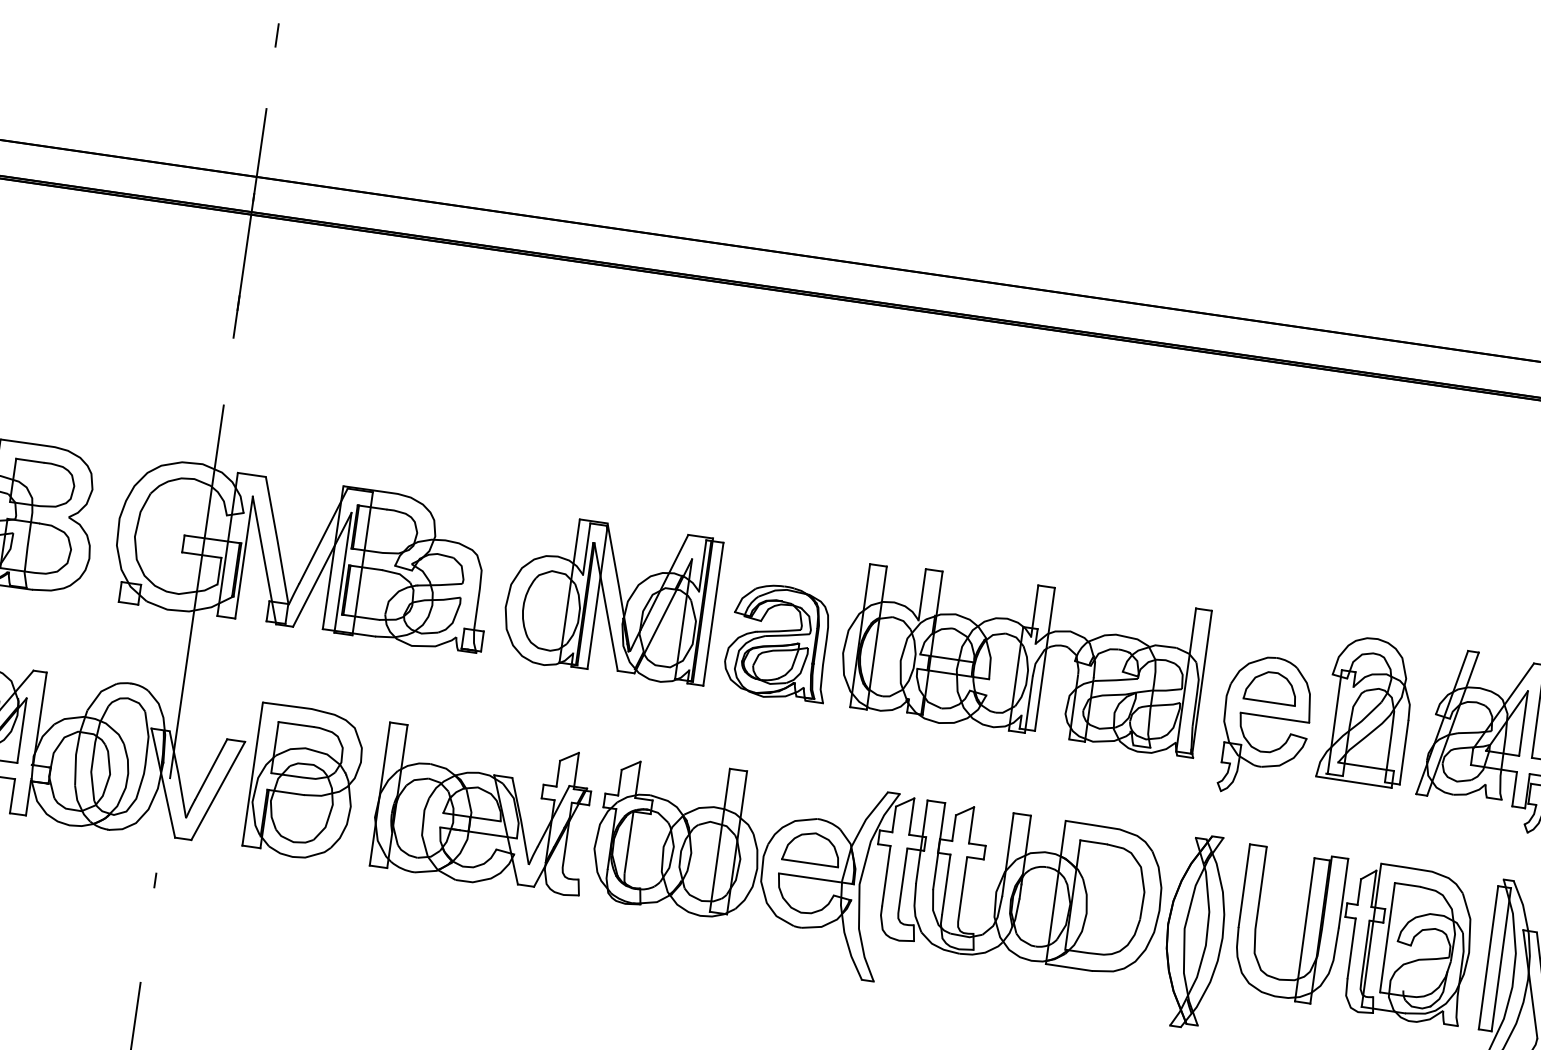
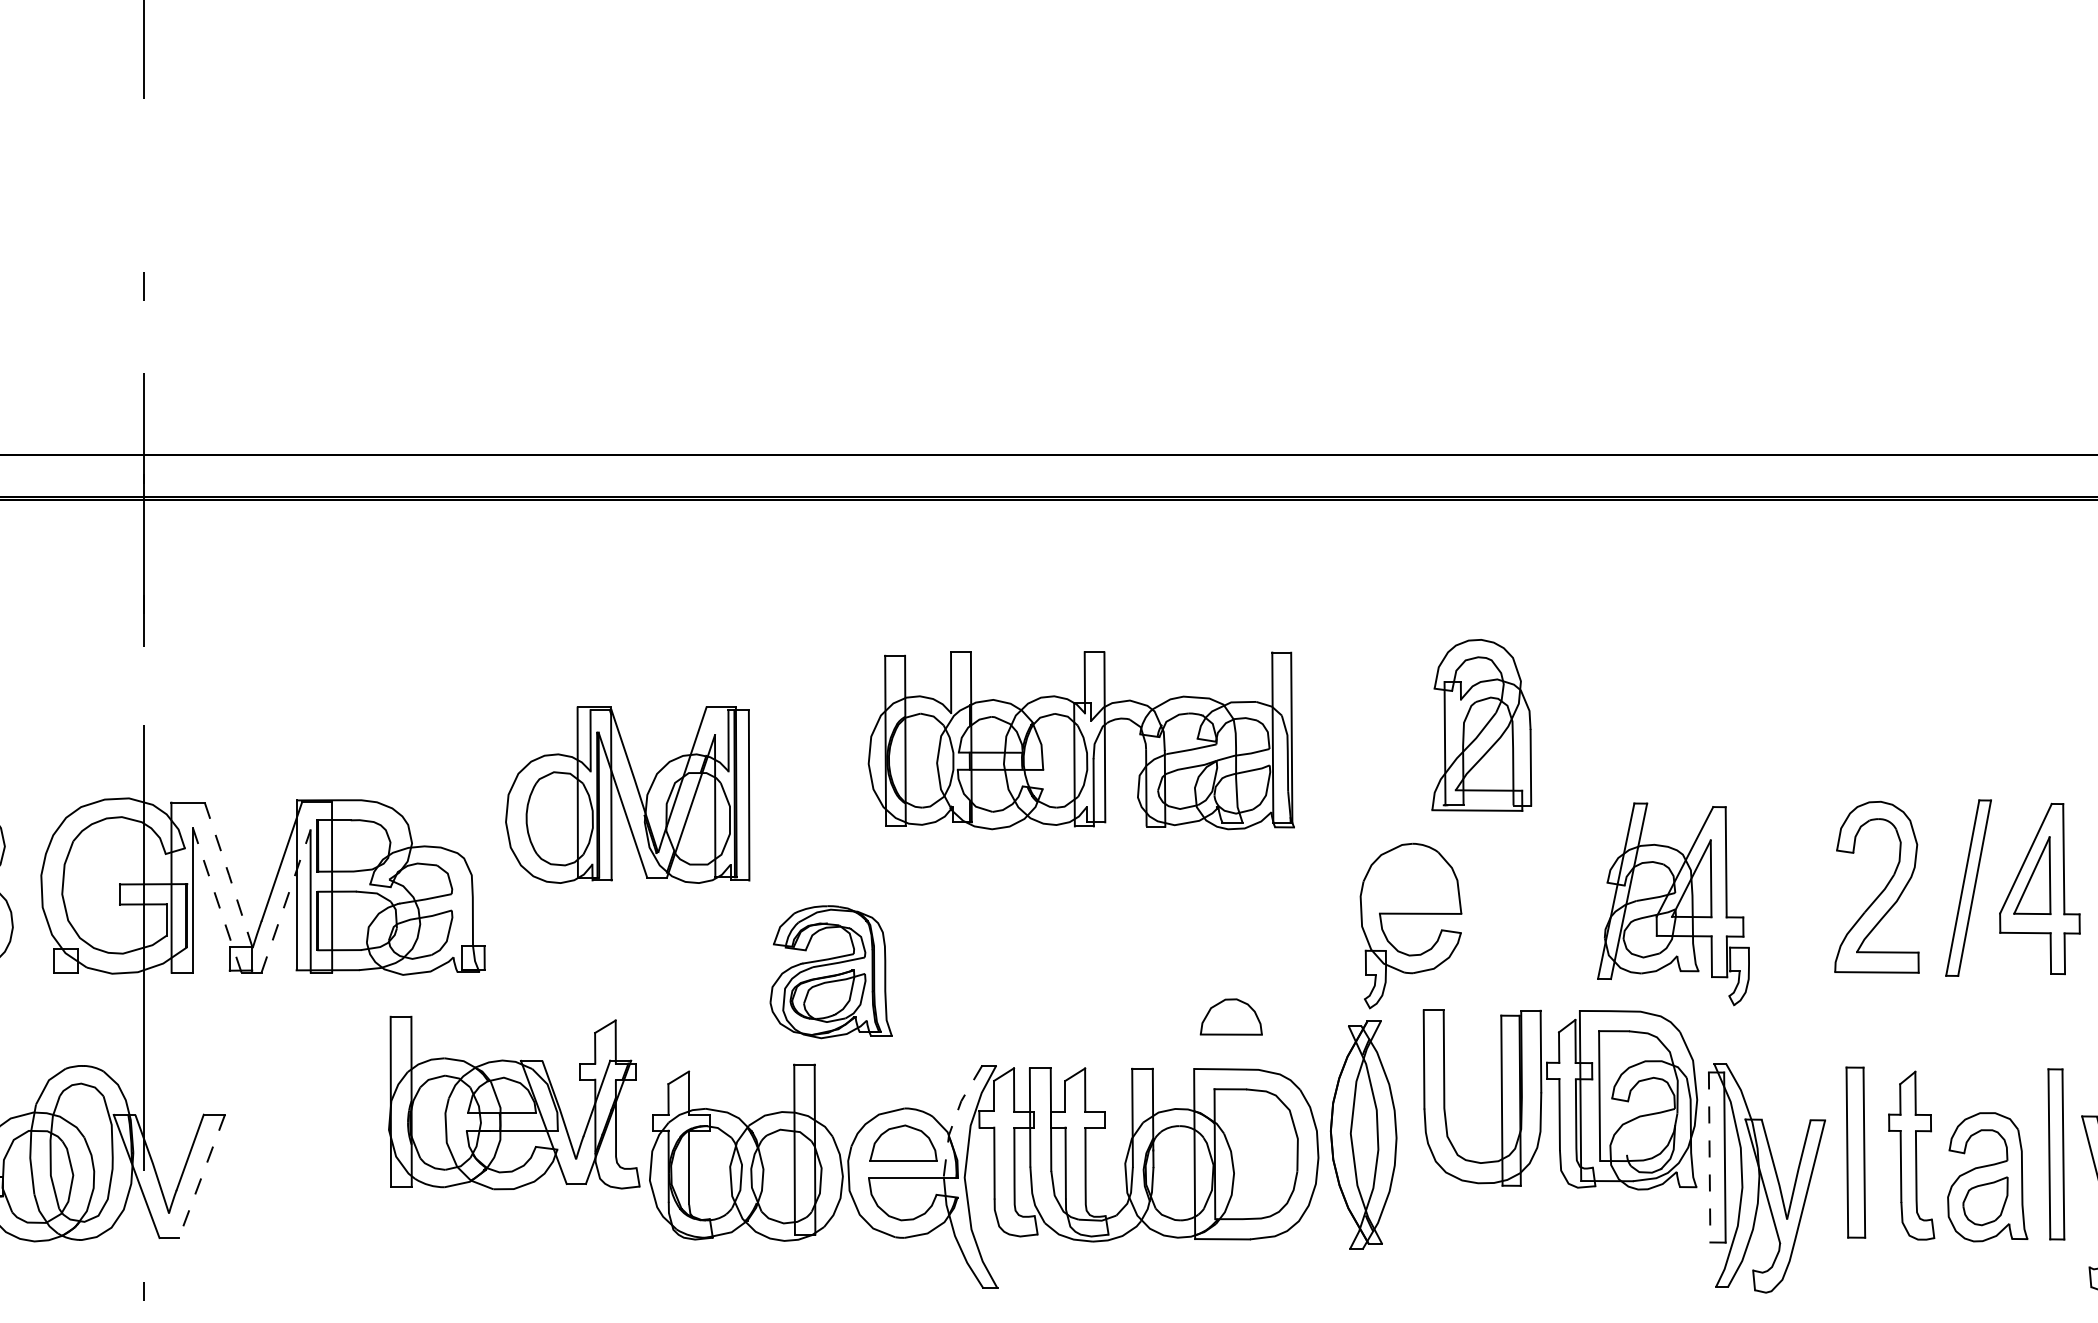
line: (277, 541) -> (229, 875), solid -> dashed
line: (264, 560) -> (217, 900), solid -> dashed
line: (322, 569) -> (286, 900), solid -> dashed
part: (611, 598) -> (627, 794), moved
part: (779, 642) -> (830, 972), moved
part: (1024, 659) -> (1080, 740), moved
part: (1270, 686) -> (1230, 1016), moved
part: (1367, 711) -> (1481, 725), moved
part: (304, 782) -> (301, 1152), removed
line: (217, 790) -> (201, 1176), solid -> dashed
part: (483, 809) -> (514, 1102), moved
line: (858, 834) -> (954, 1119), solid -> dashed
part: (1195, 930) -> (1363, 1134), moved
part: (1354, 935) -> (1560, 1099), moved
line: (1488, 957) -> (1709, 1157), solid -> dashed

